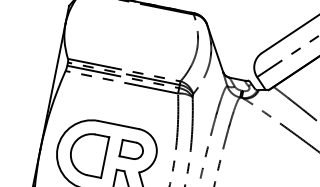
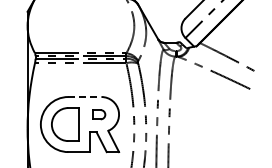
line: (118, 125) -> (84, 97), solid -> dashed
part: (131, 149) -> (98, 114), size x0.7

